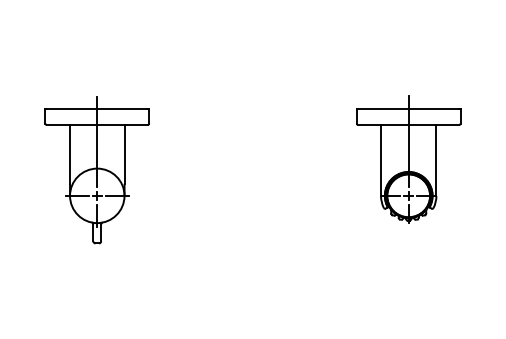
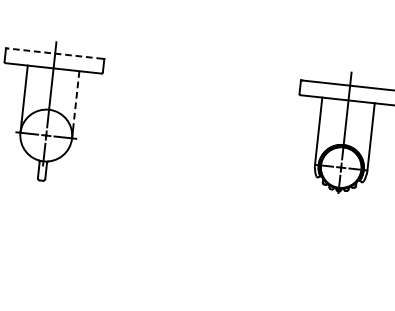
line: (97, 109) -> (55, 53), solid -> dashed
line: (124, 154) -> (76, 99), solid -> dashed

